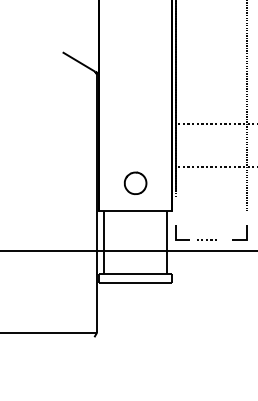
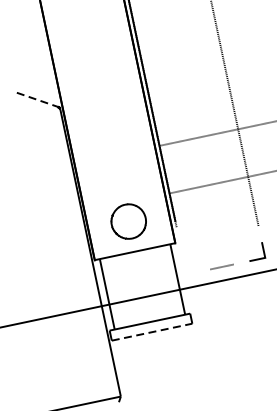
line: (79, 62) -> (37, 100), solid -> dashed
part: (135, 182) -> (128, 220), size x1.4
line: (176, 232) -> (185, 266), removed
line: (136, 282) -> (152, 331), solid -> dashed

